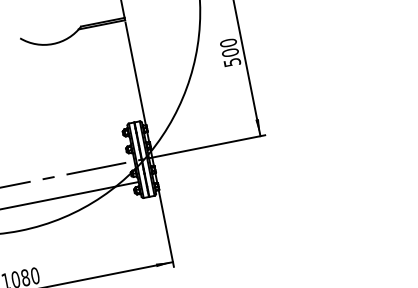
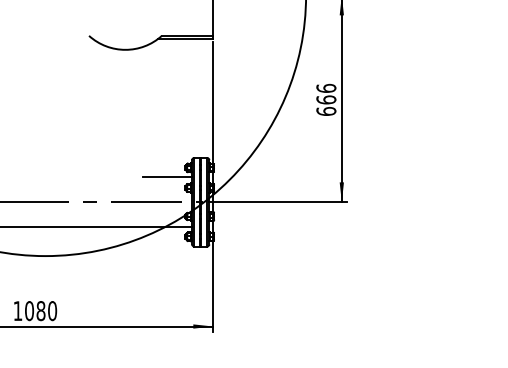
text: (230, 52) -> (326, 99), 500 -> 666
line: (109, 144) -> (167, 177), added

